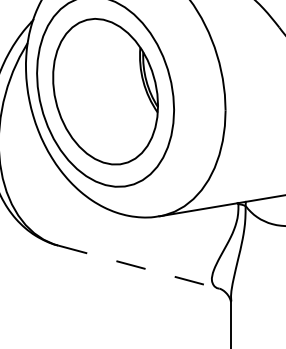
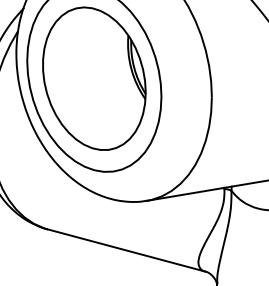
line: (138, 267) -> (126, 250), dashed -> solid

